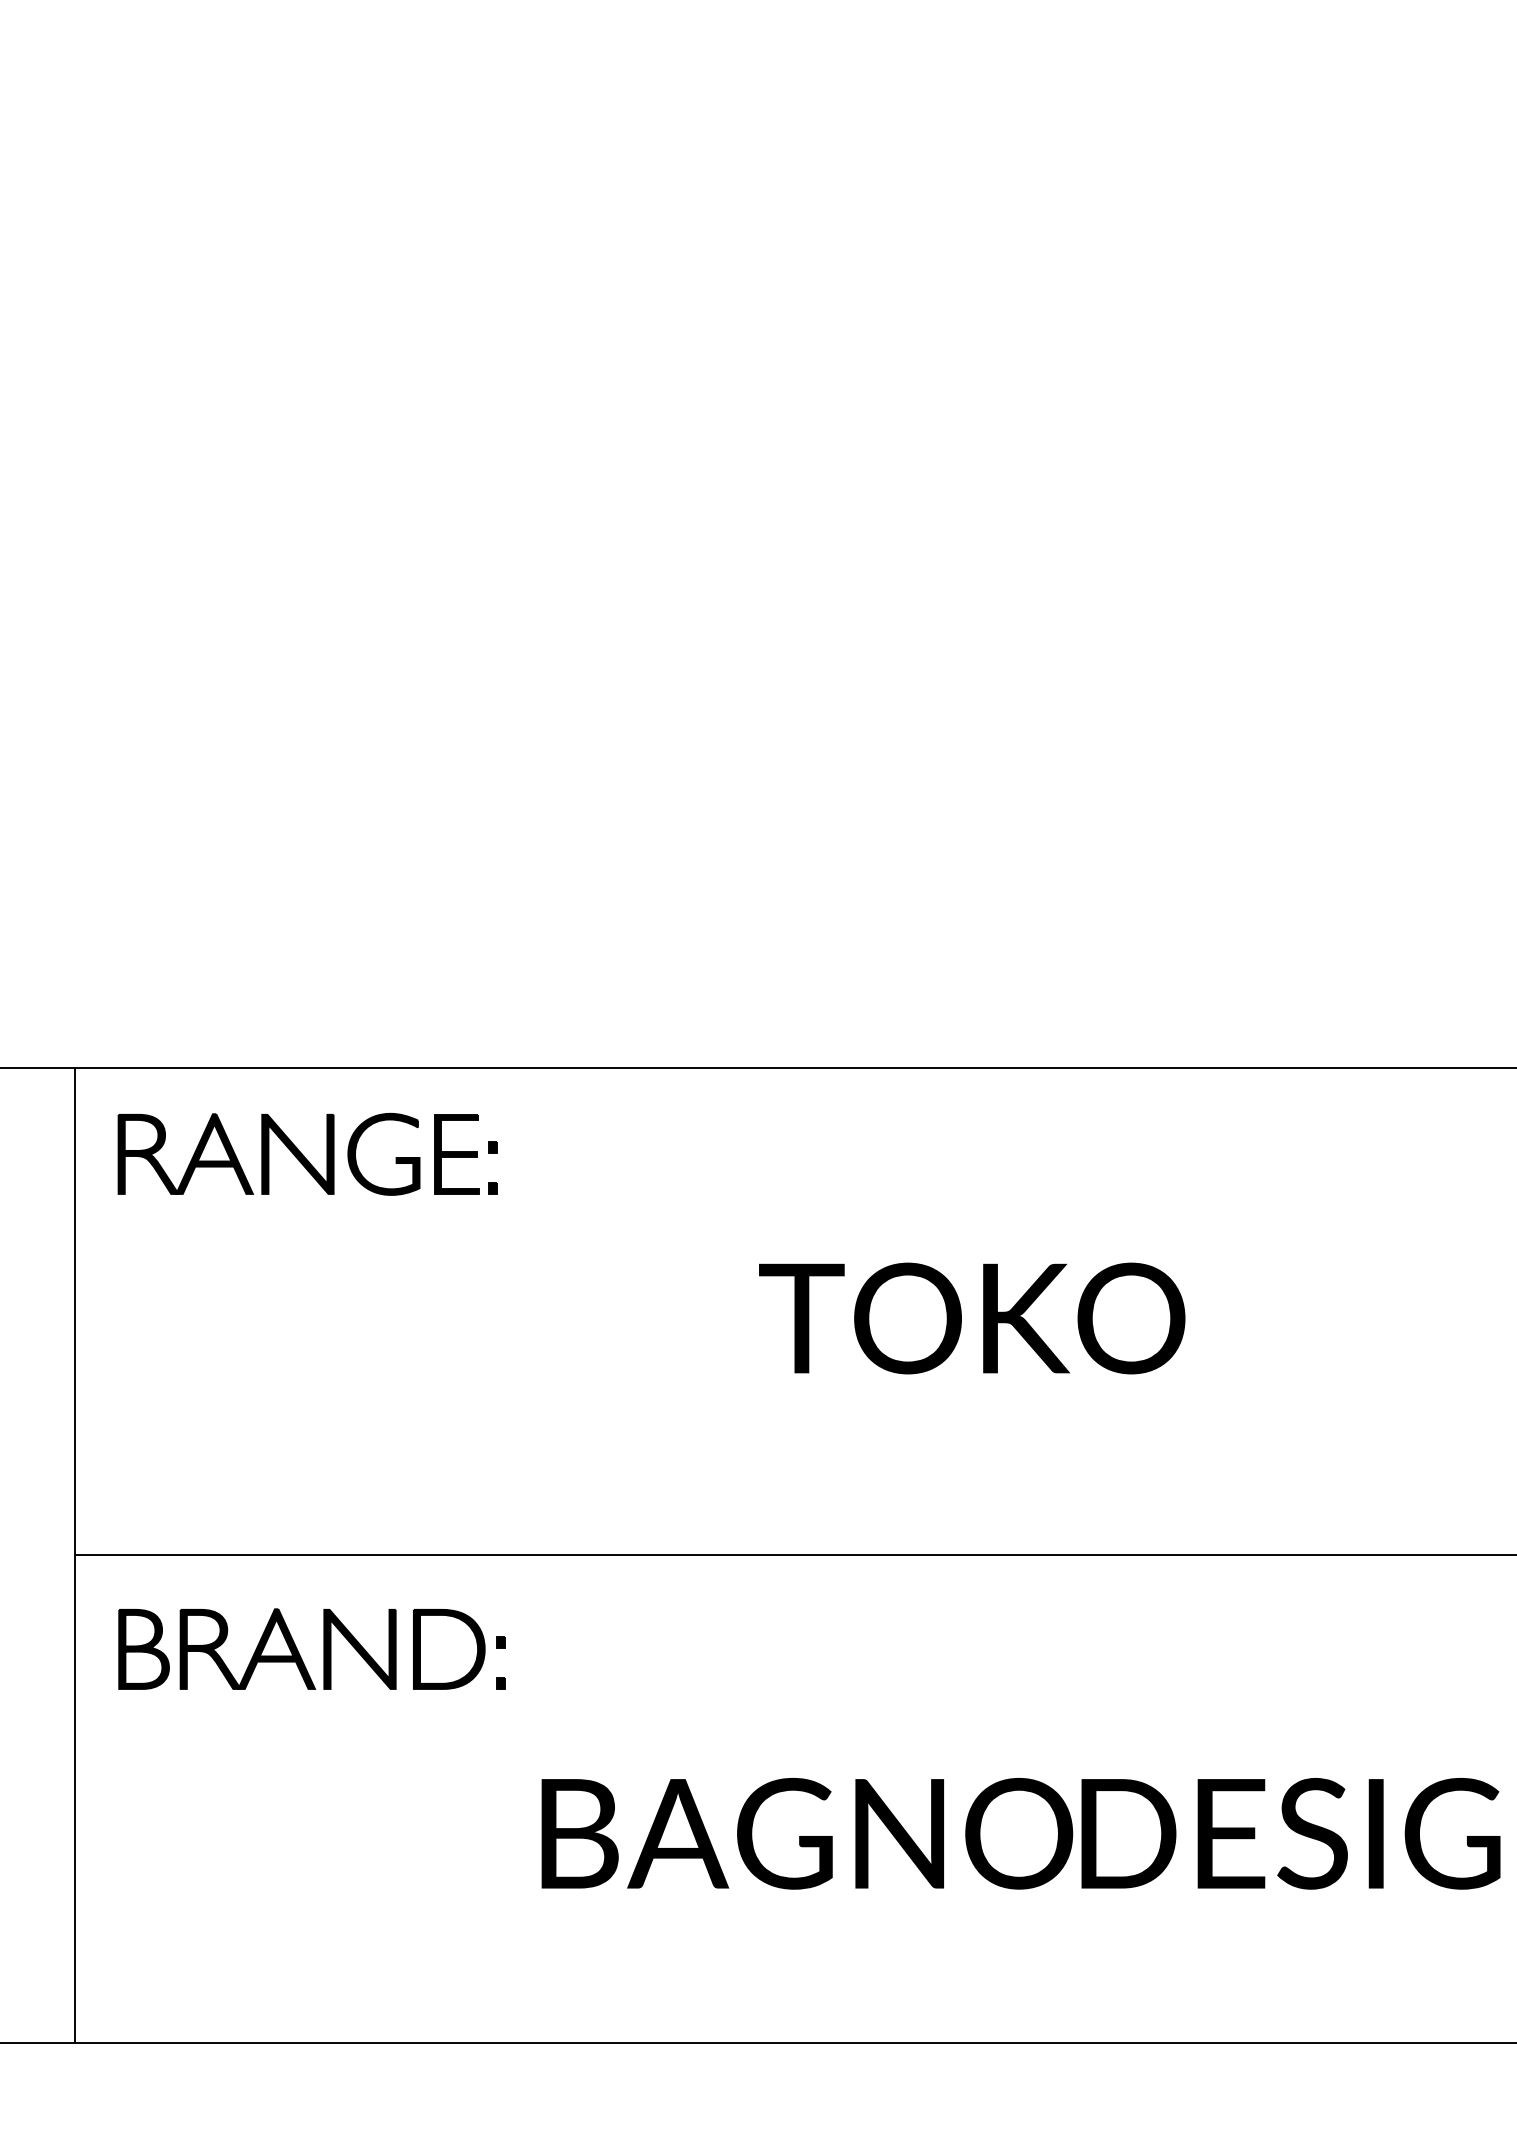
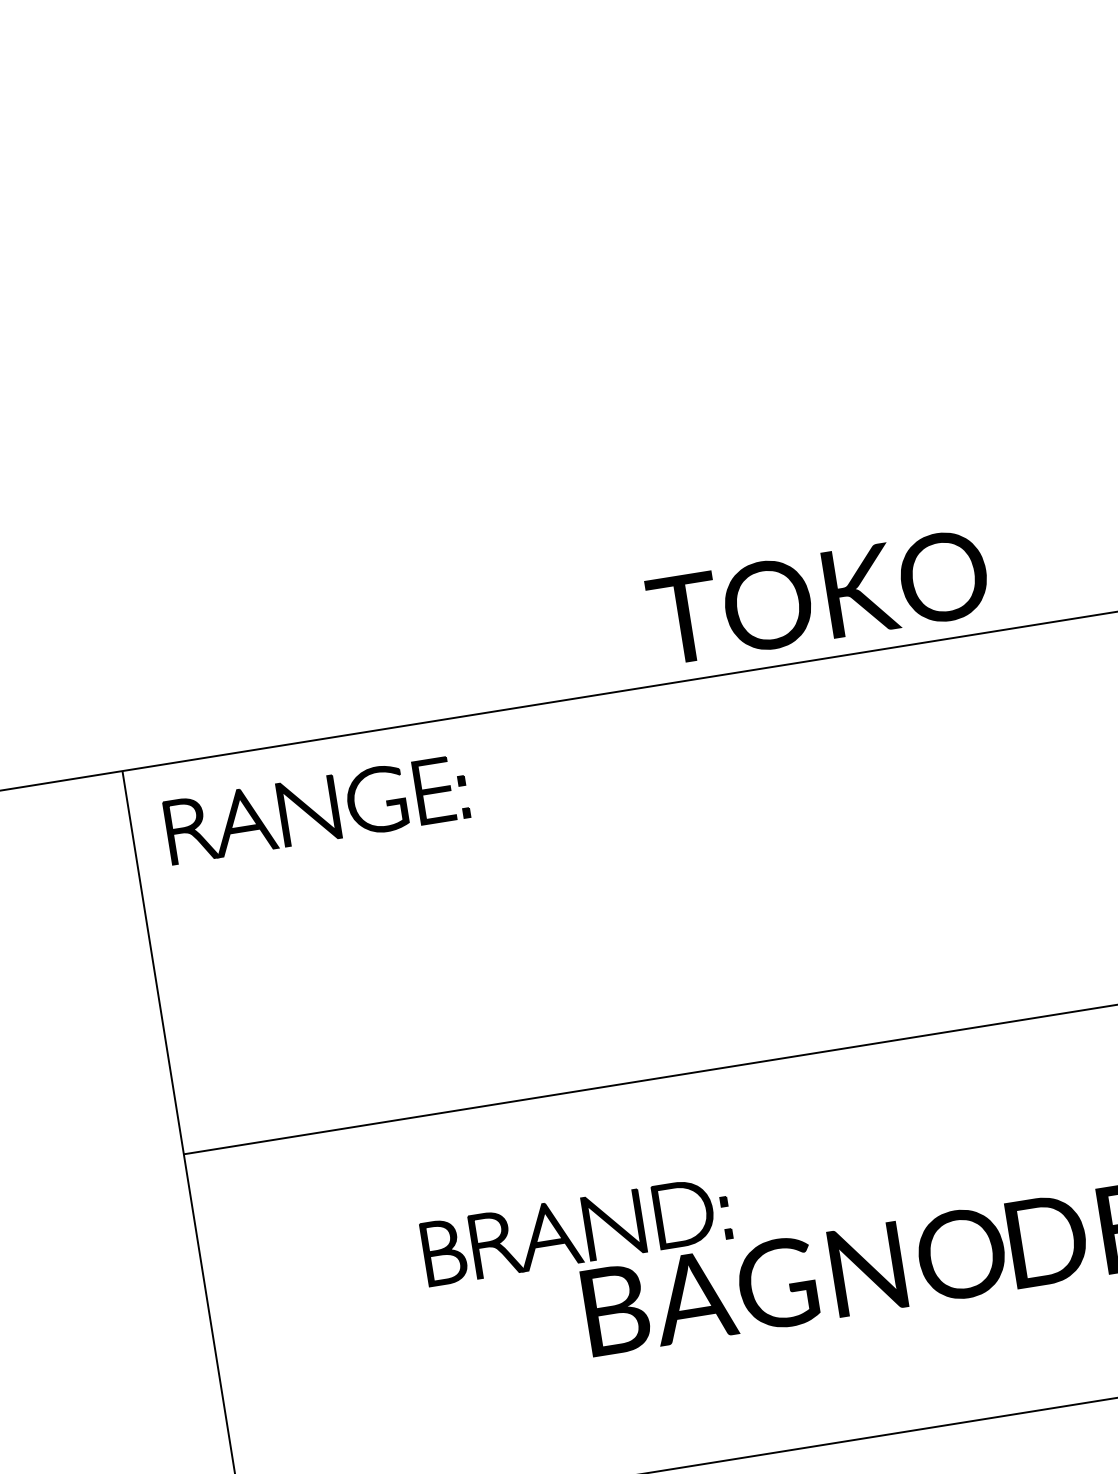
text: (972, 1318) -> (818, 597), moved
part: (323, 1648) -> (585, 1228), moved

